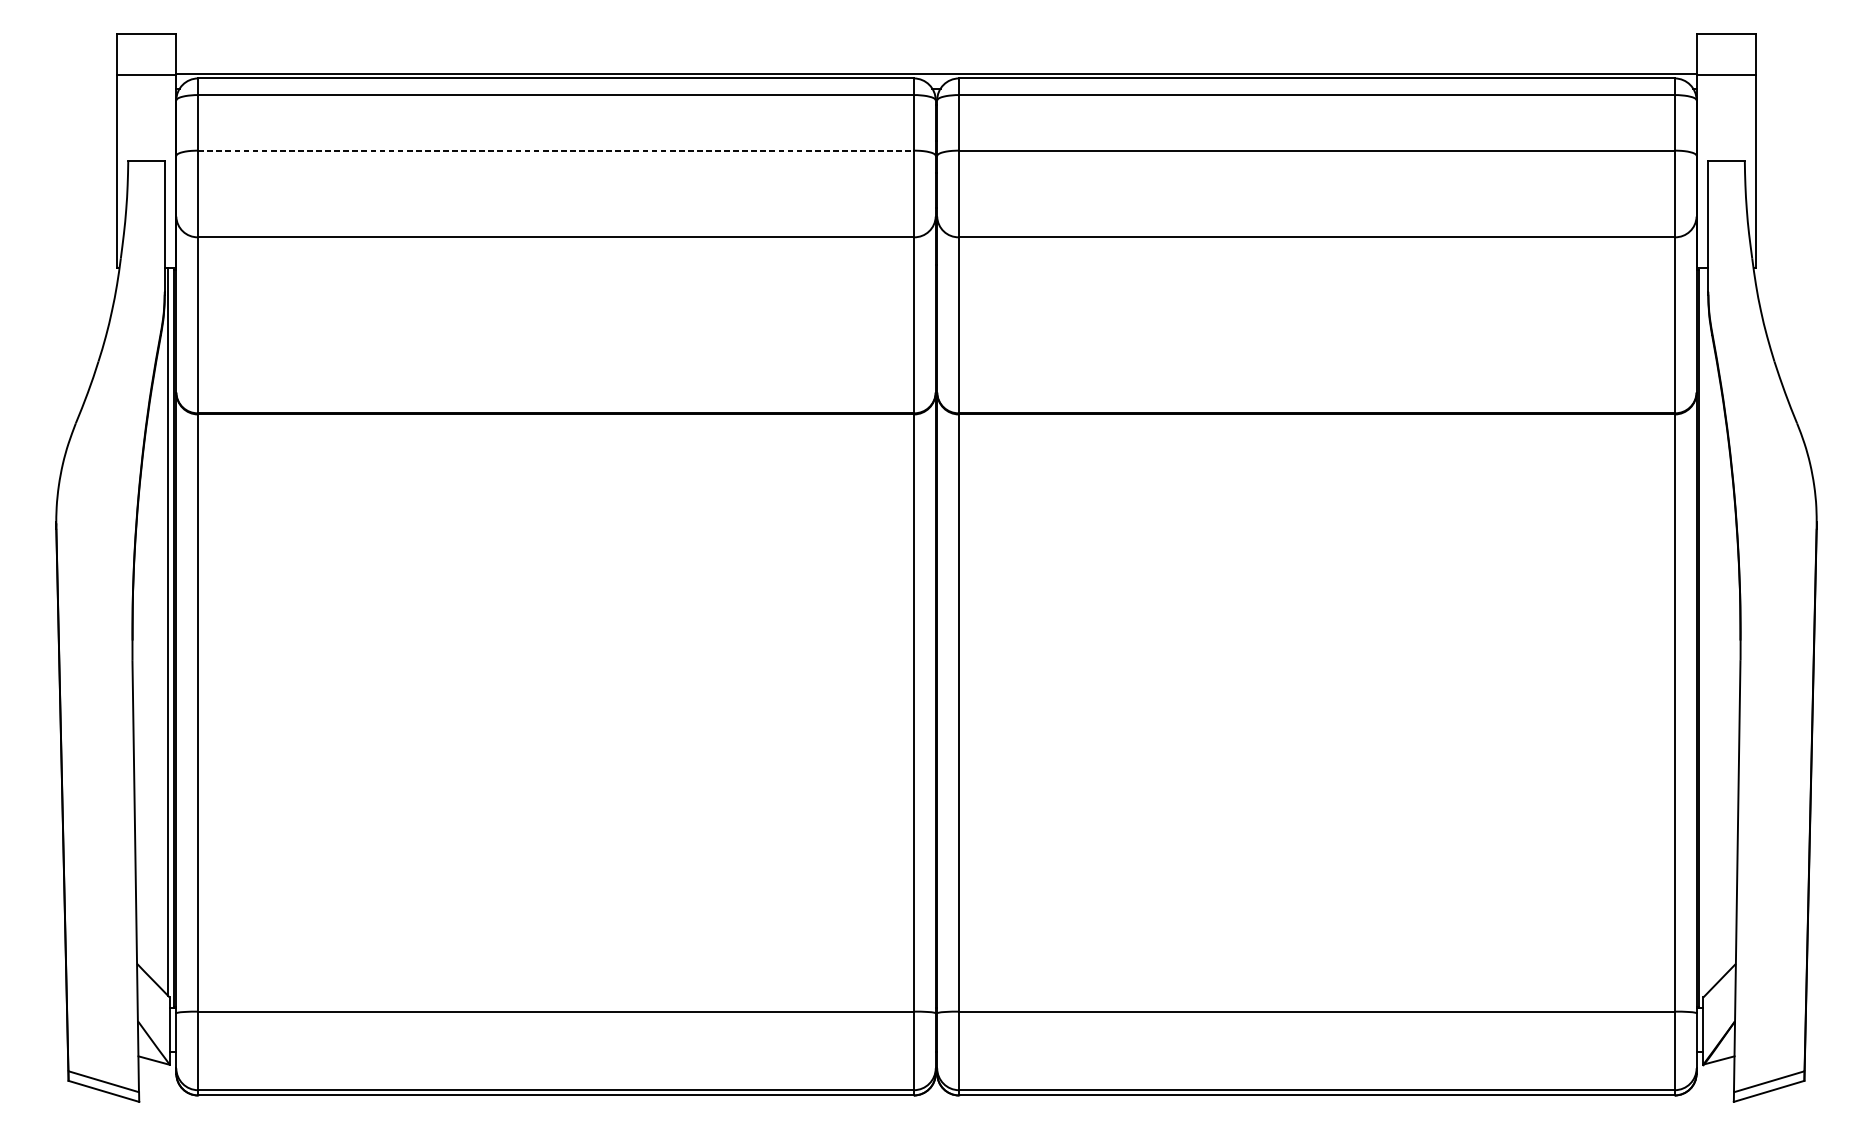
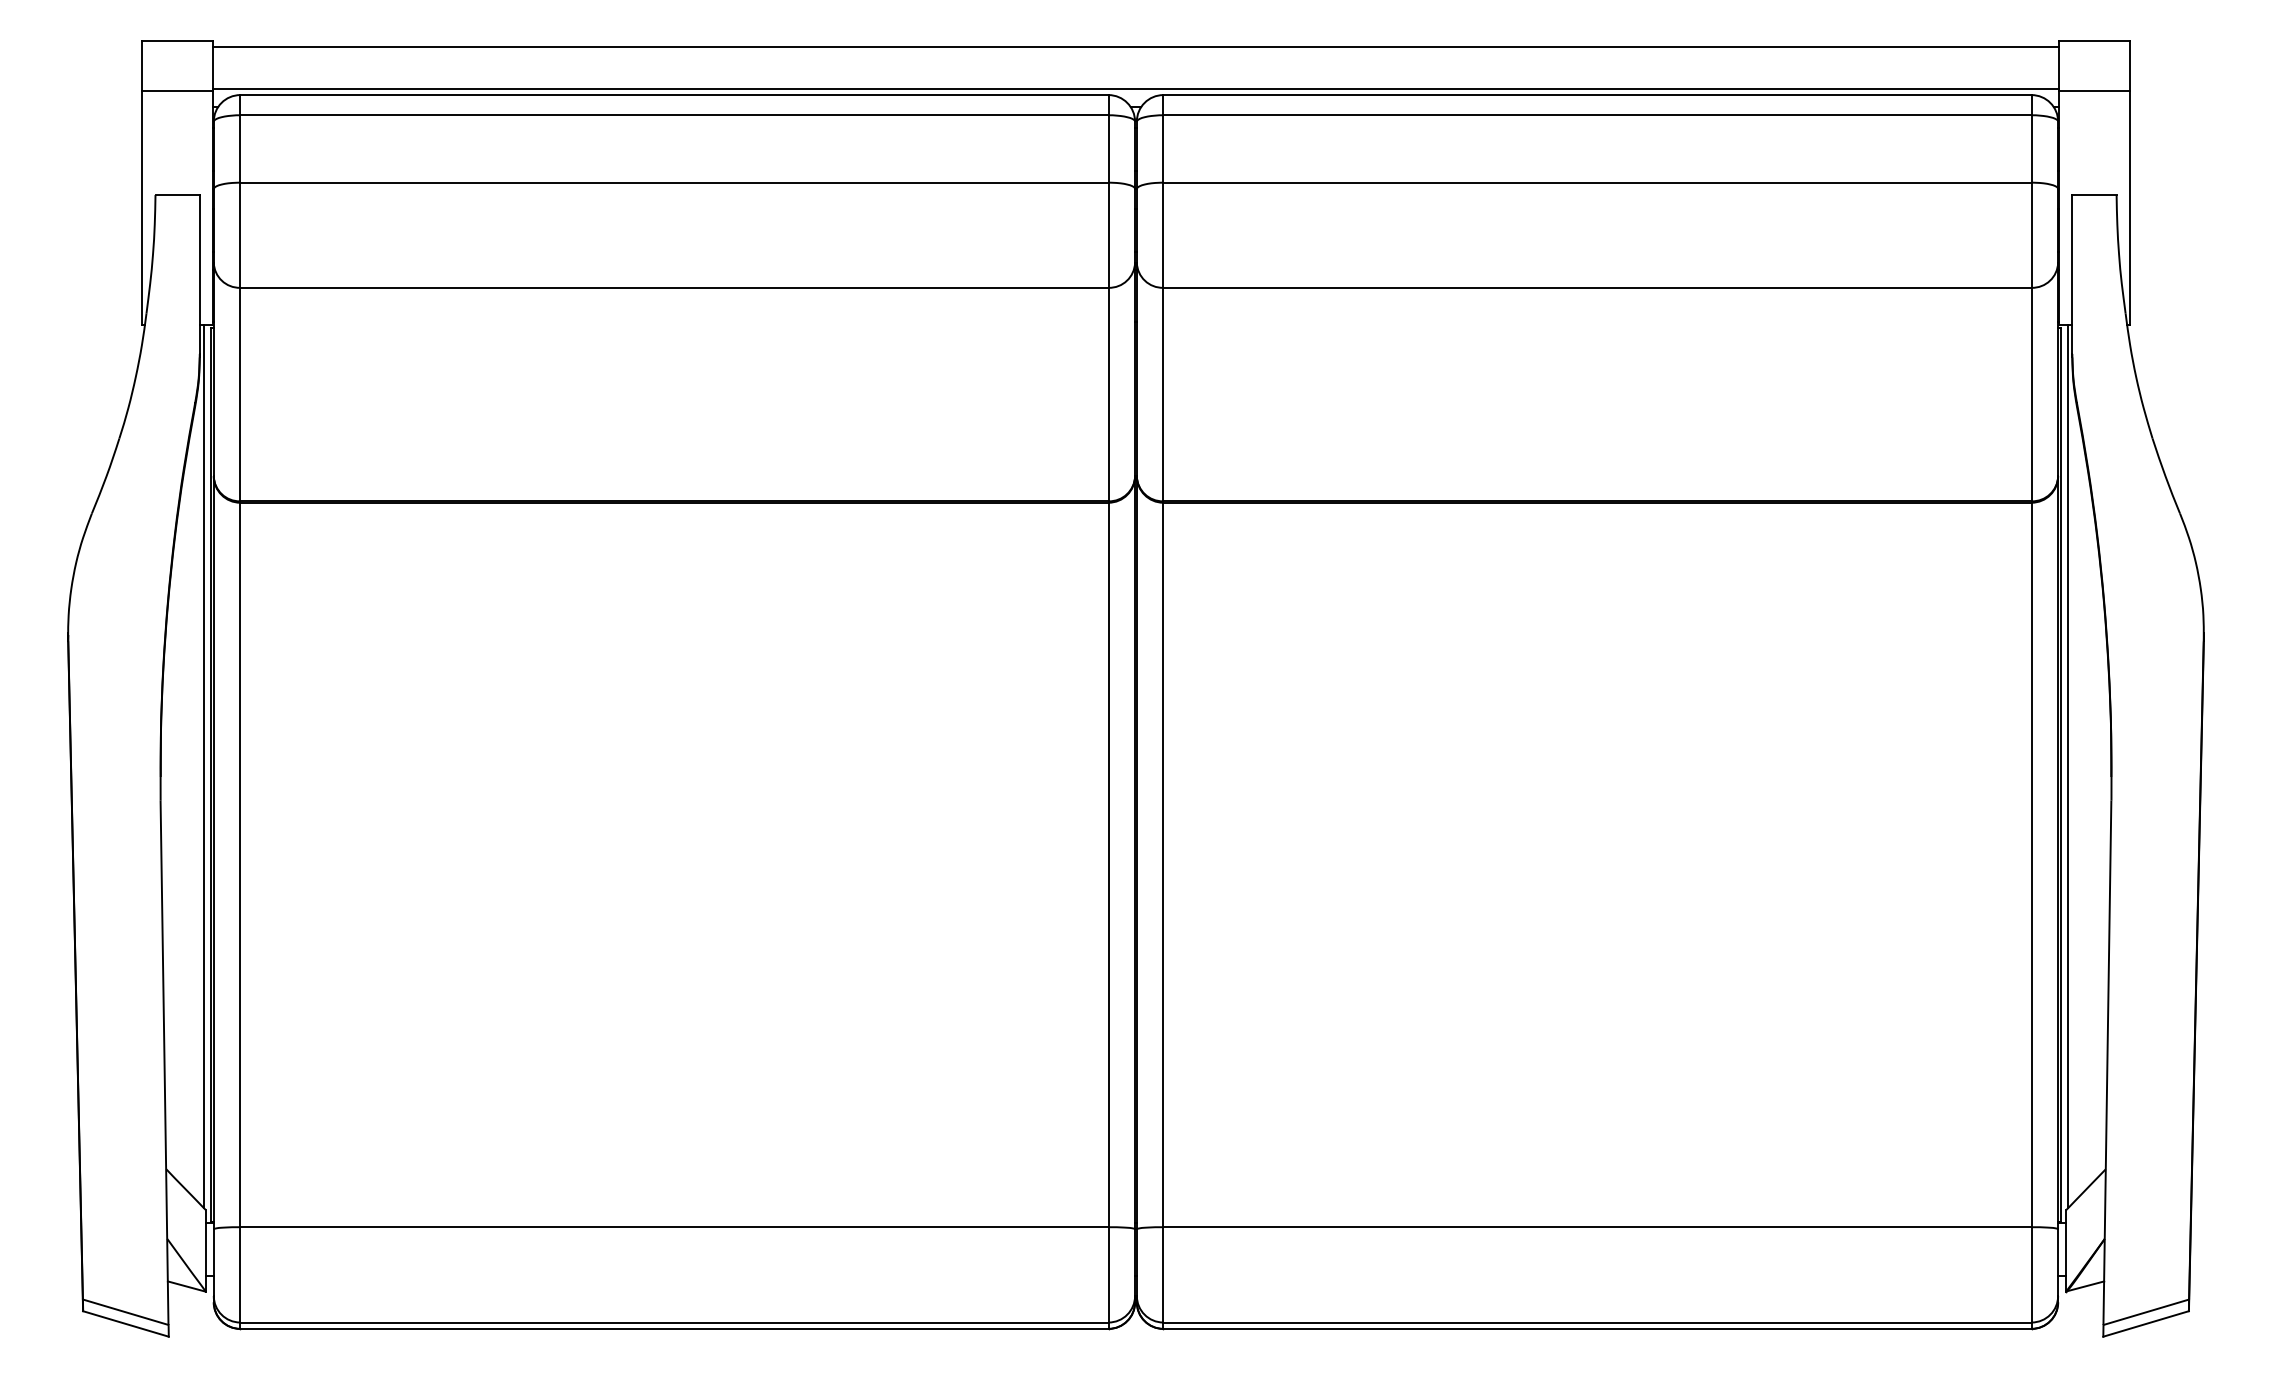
line: (936, 38) -> (1135, 46), added
line: (556, 150) -> (674, 182), dashed -> solid
line: (1704, 631) -> (2067, 766), added

